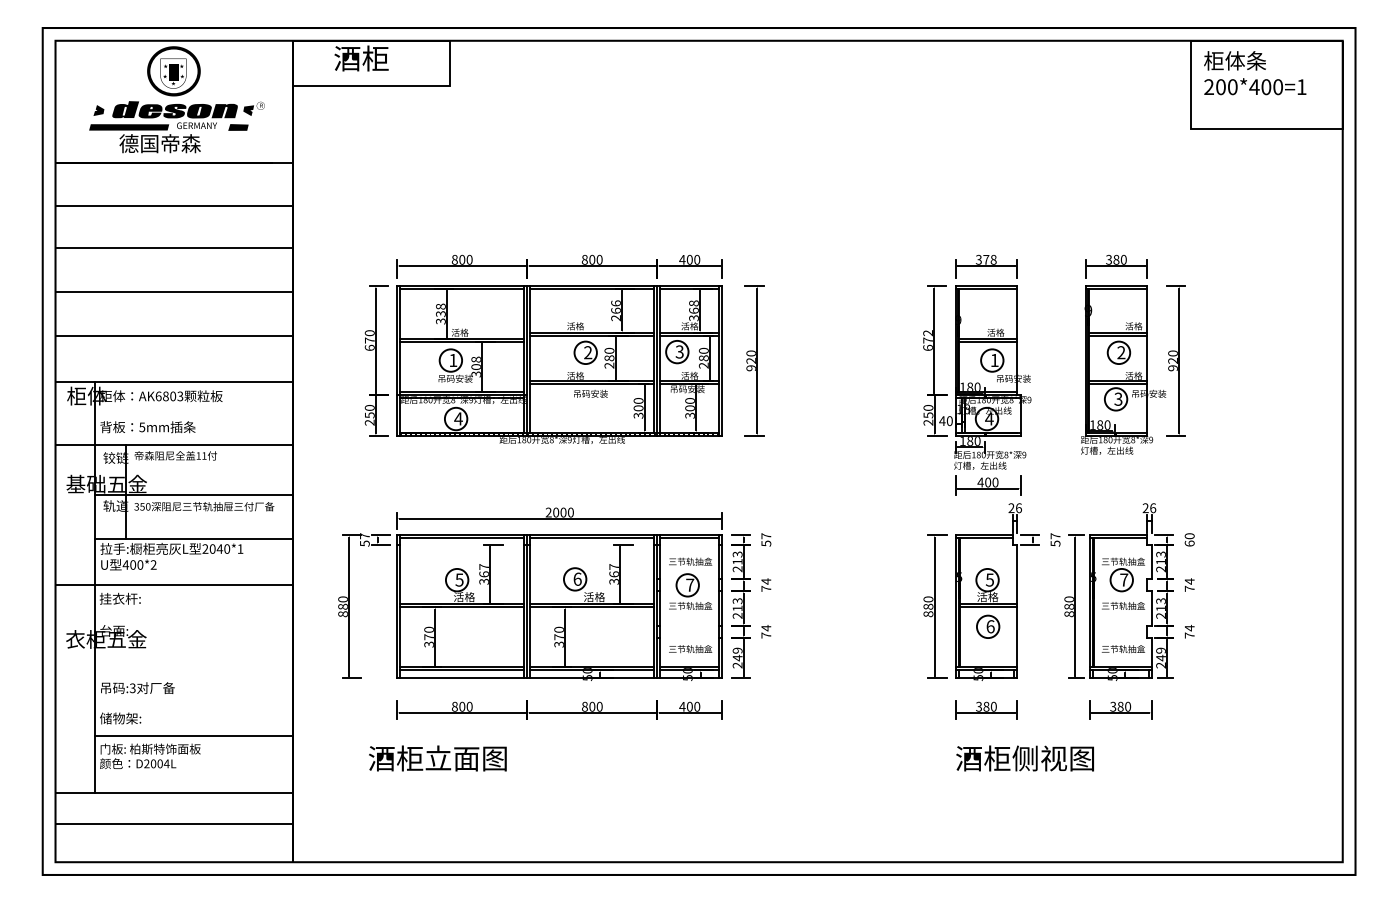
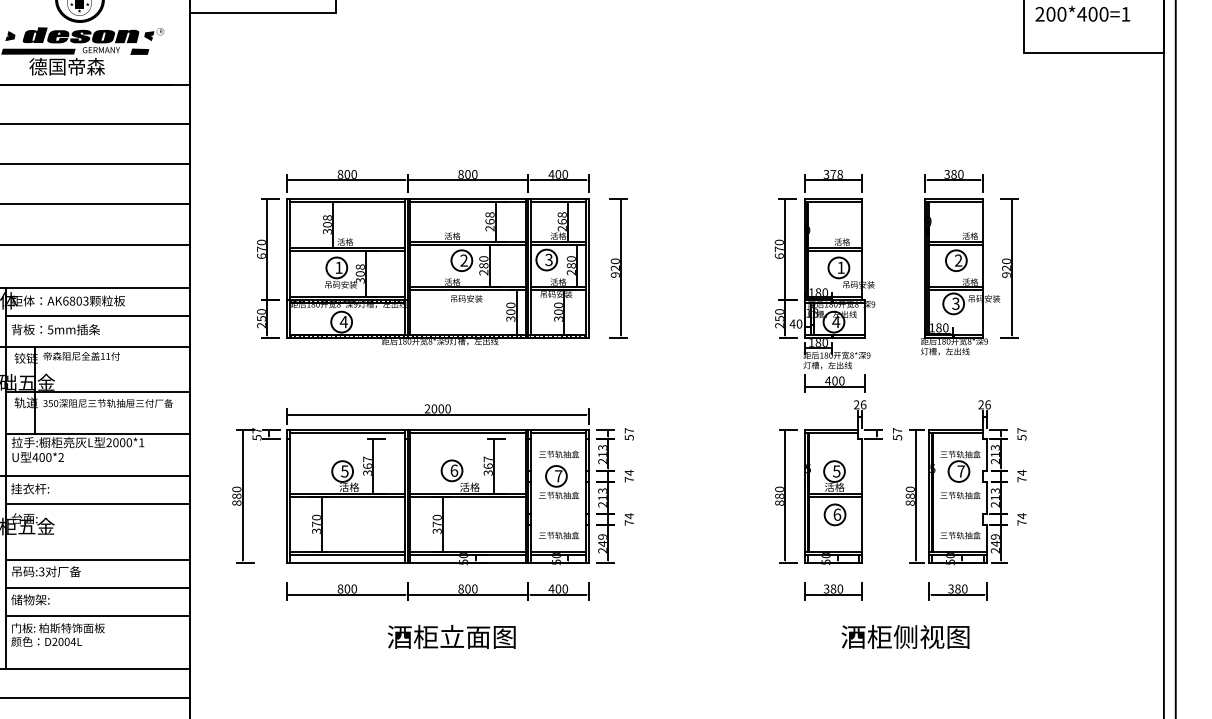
text: (615, 303) -> (489, 214), 266 -> 268
text: (440, 314) -> (327, 225), 338 -> 308
text: (694, 318) -> (562, 228), 368 -> 268
text: (927, 333) -> (778, 242), 672 -> 670
line: (193, 412) -> (98, 316), added
text: (1189, 539) -> (1021, 433), 60 -> 57
text: (219, 548) -> (122, 442), 2040*1 -> 2000*1
line: (193, 615) -> (98, 504), added
line: (193, 675) -> (98, 559), added
line: (193, 705) -> (98, 587), added
text: (437, 758) -> (451, 636), moved
text: (1024, 758) -> (904, 636), moved

